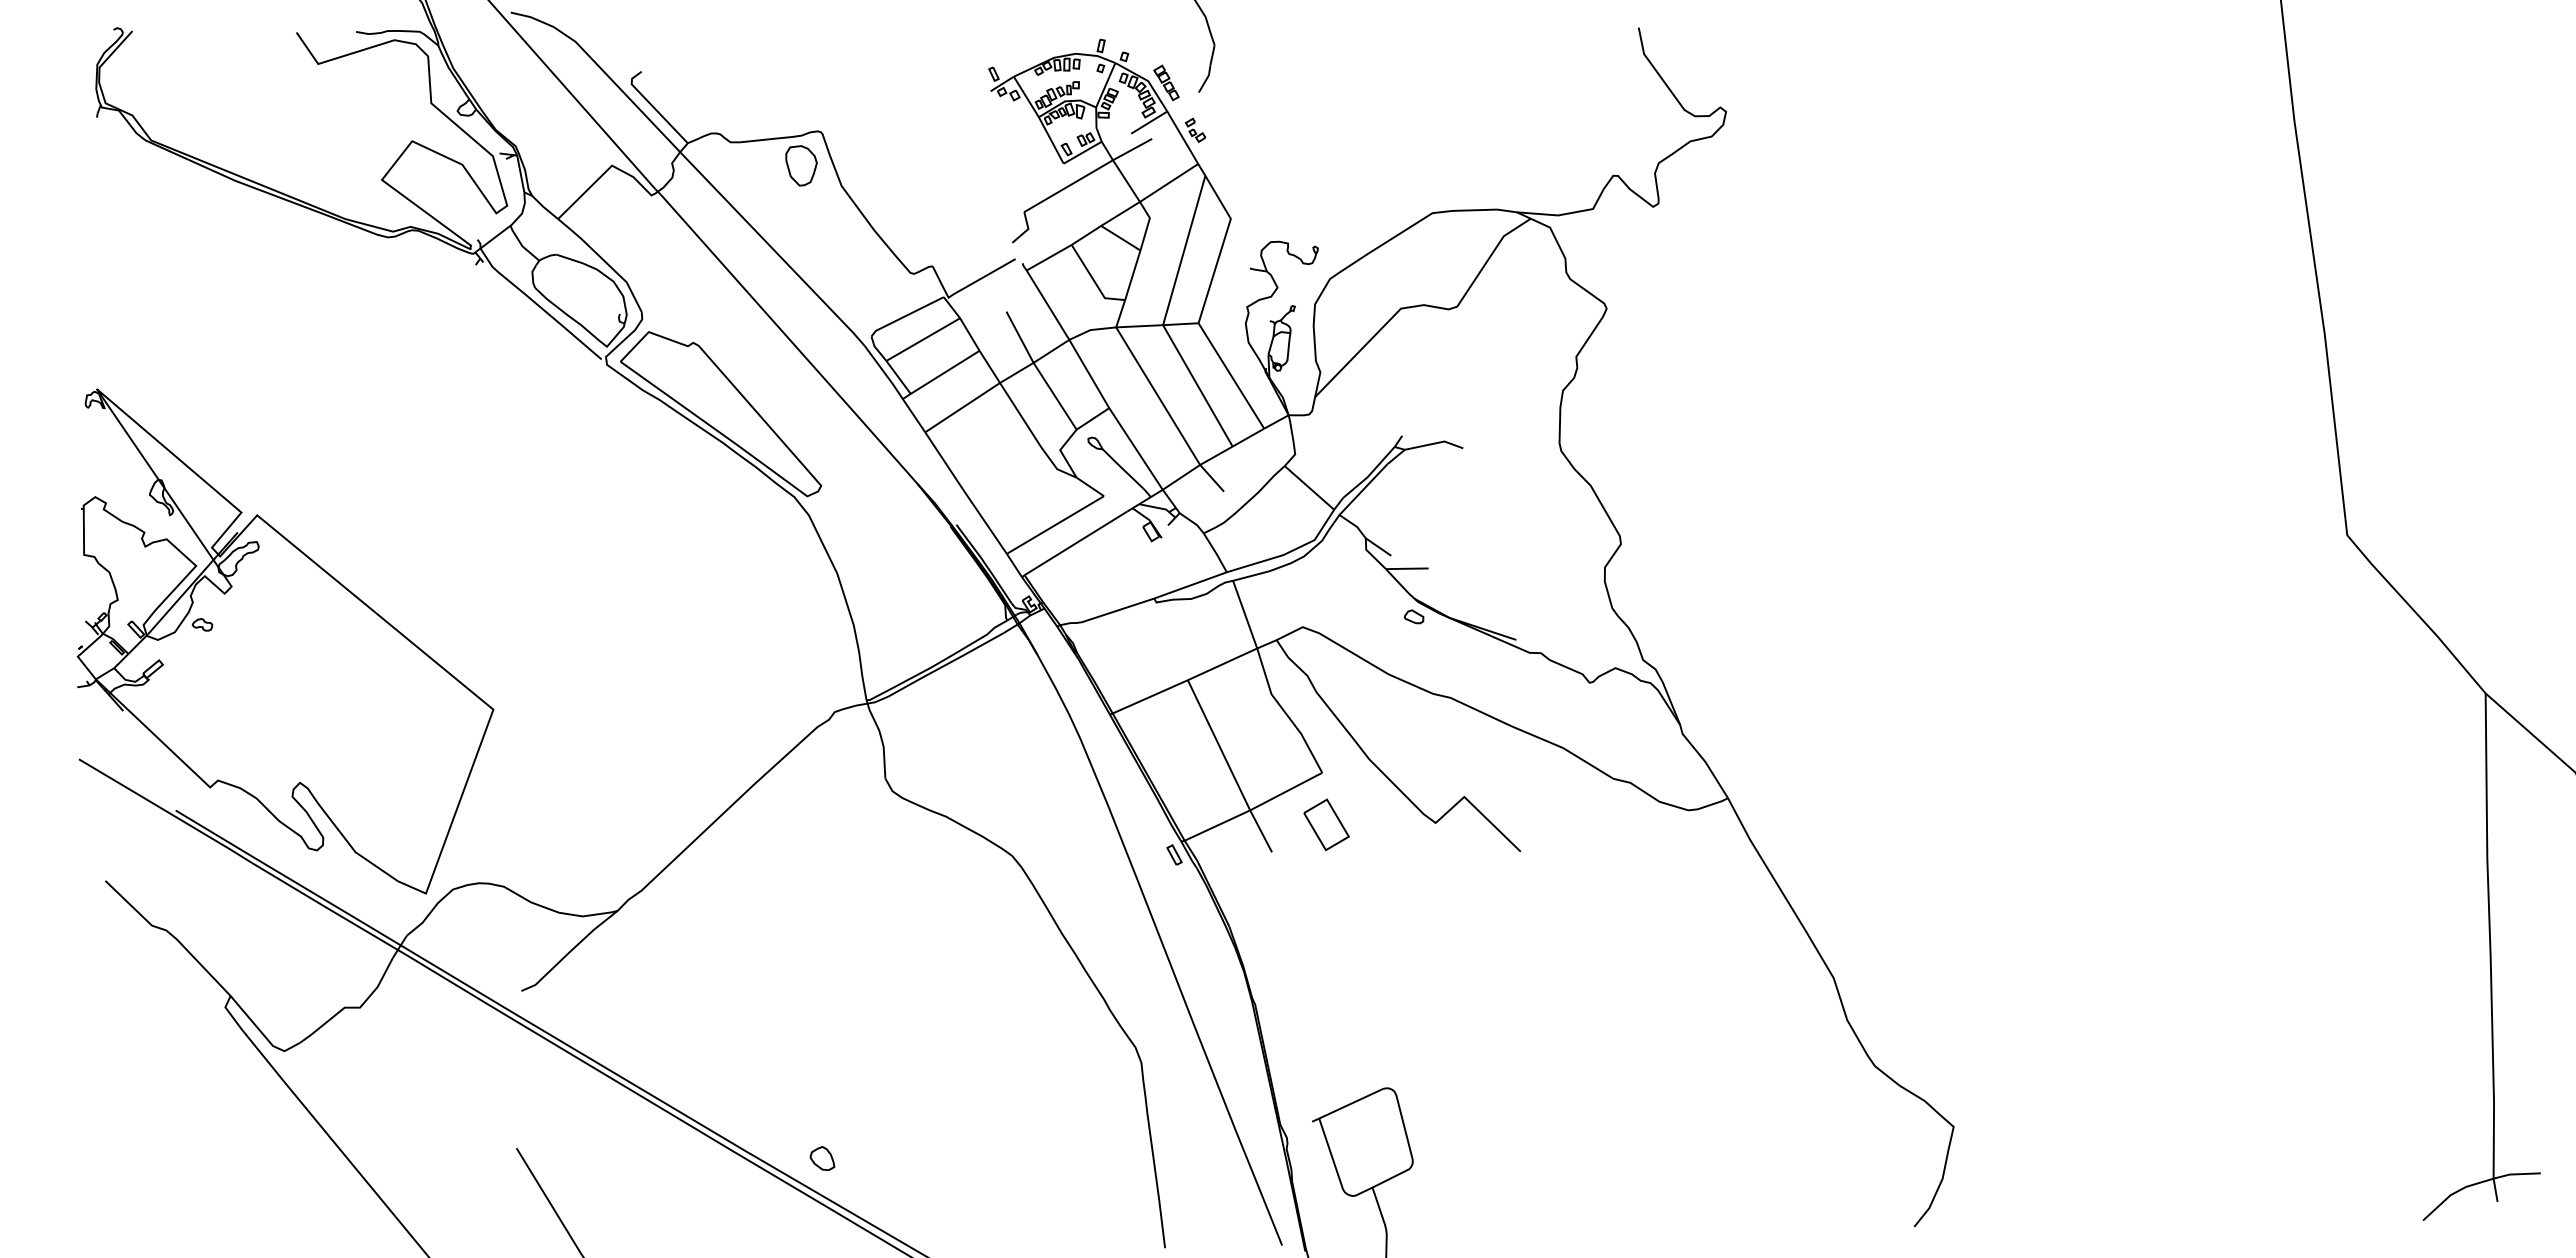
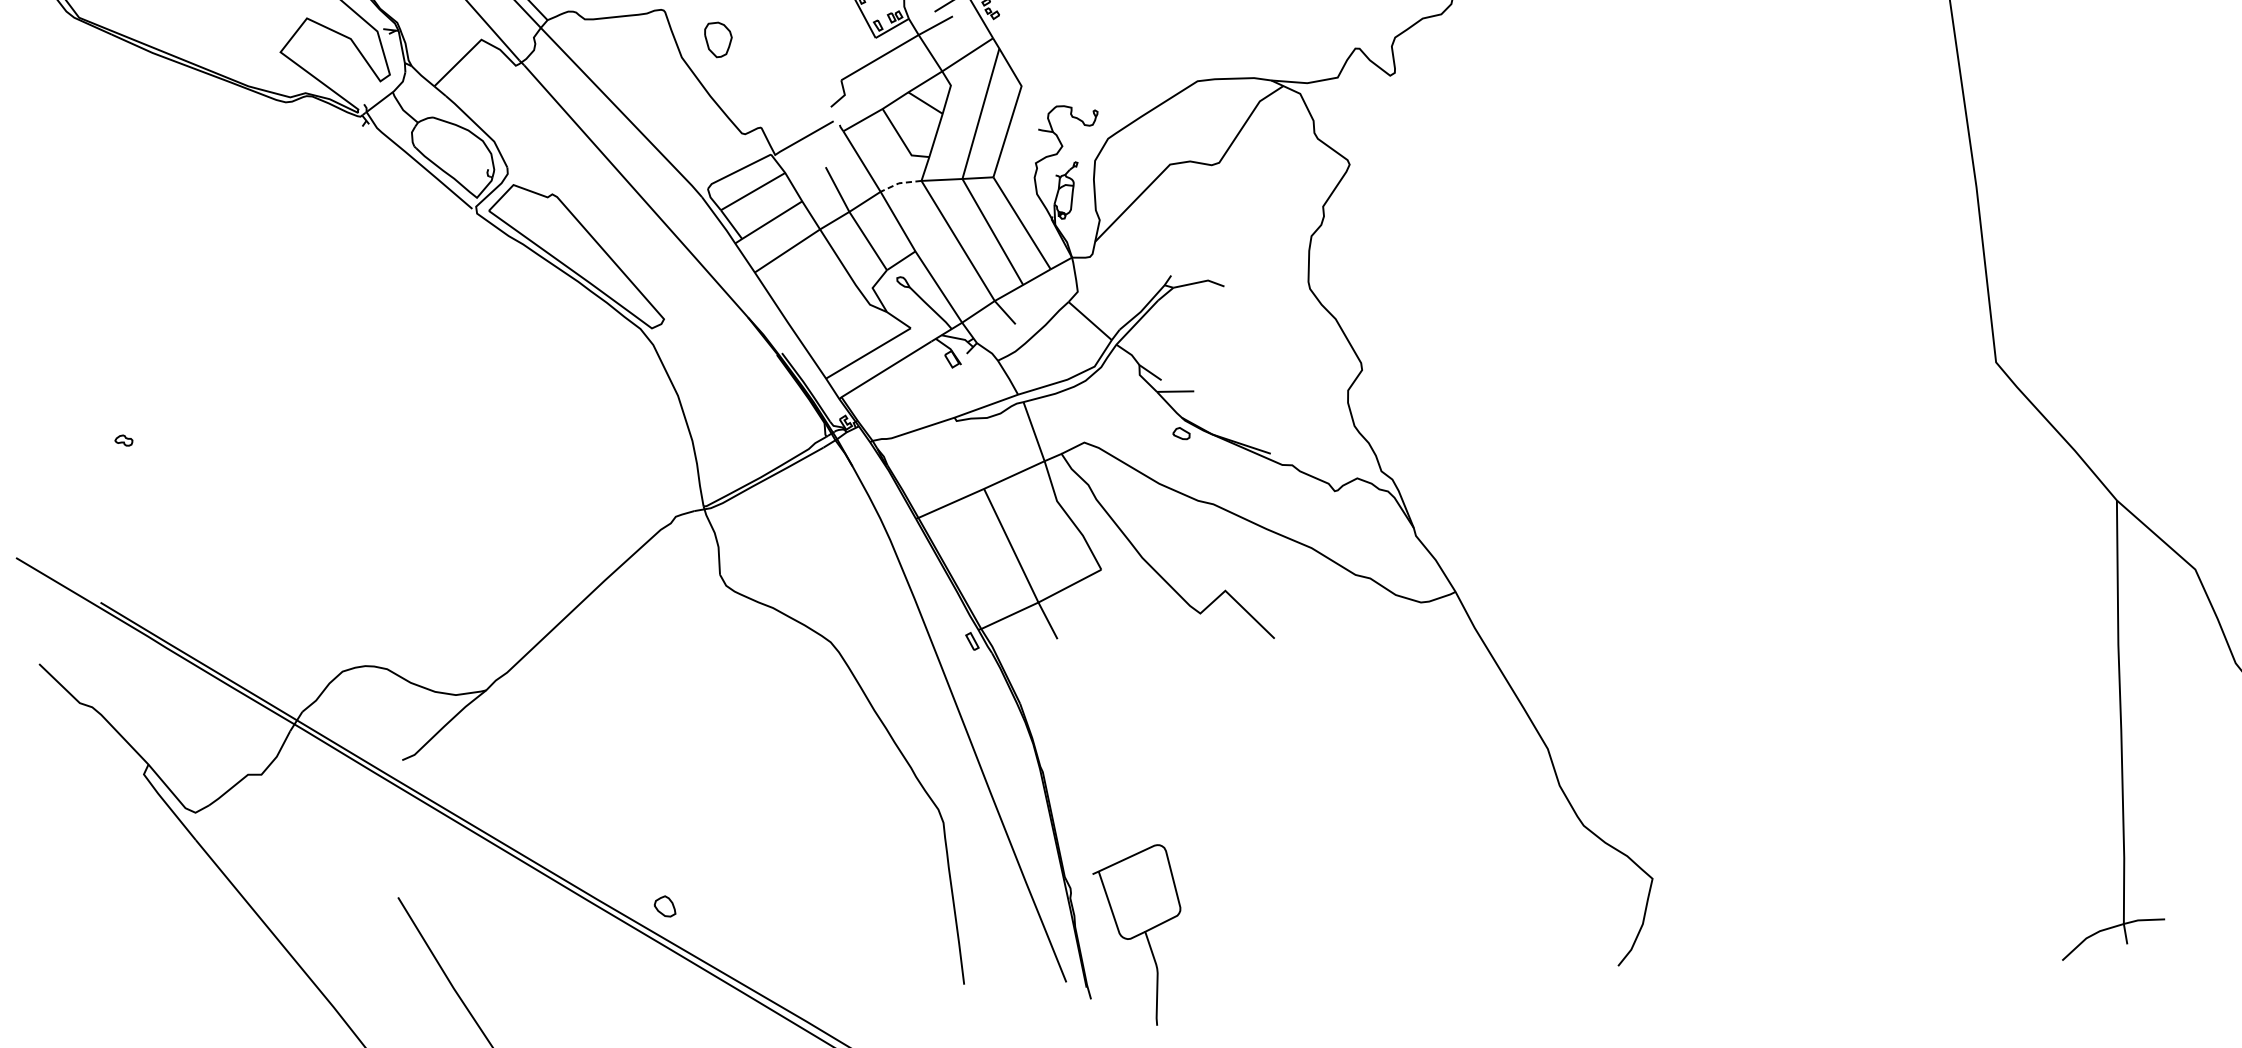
part: (801, 165) -> (718, 39), moved
line: (1090, 330) -> (899, 183), solid -> dashed
part: (285, 641) -> (196, 455), removed
part: (1326, 824) -> (1105, 614), removed

